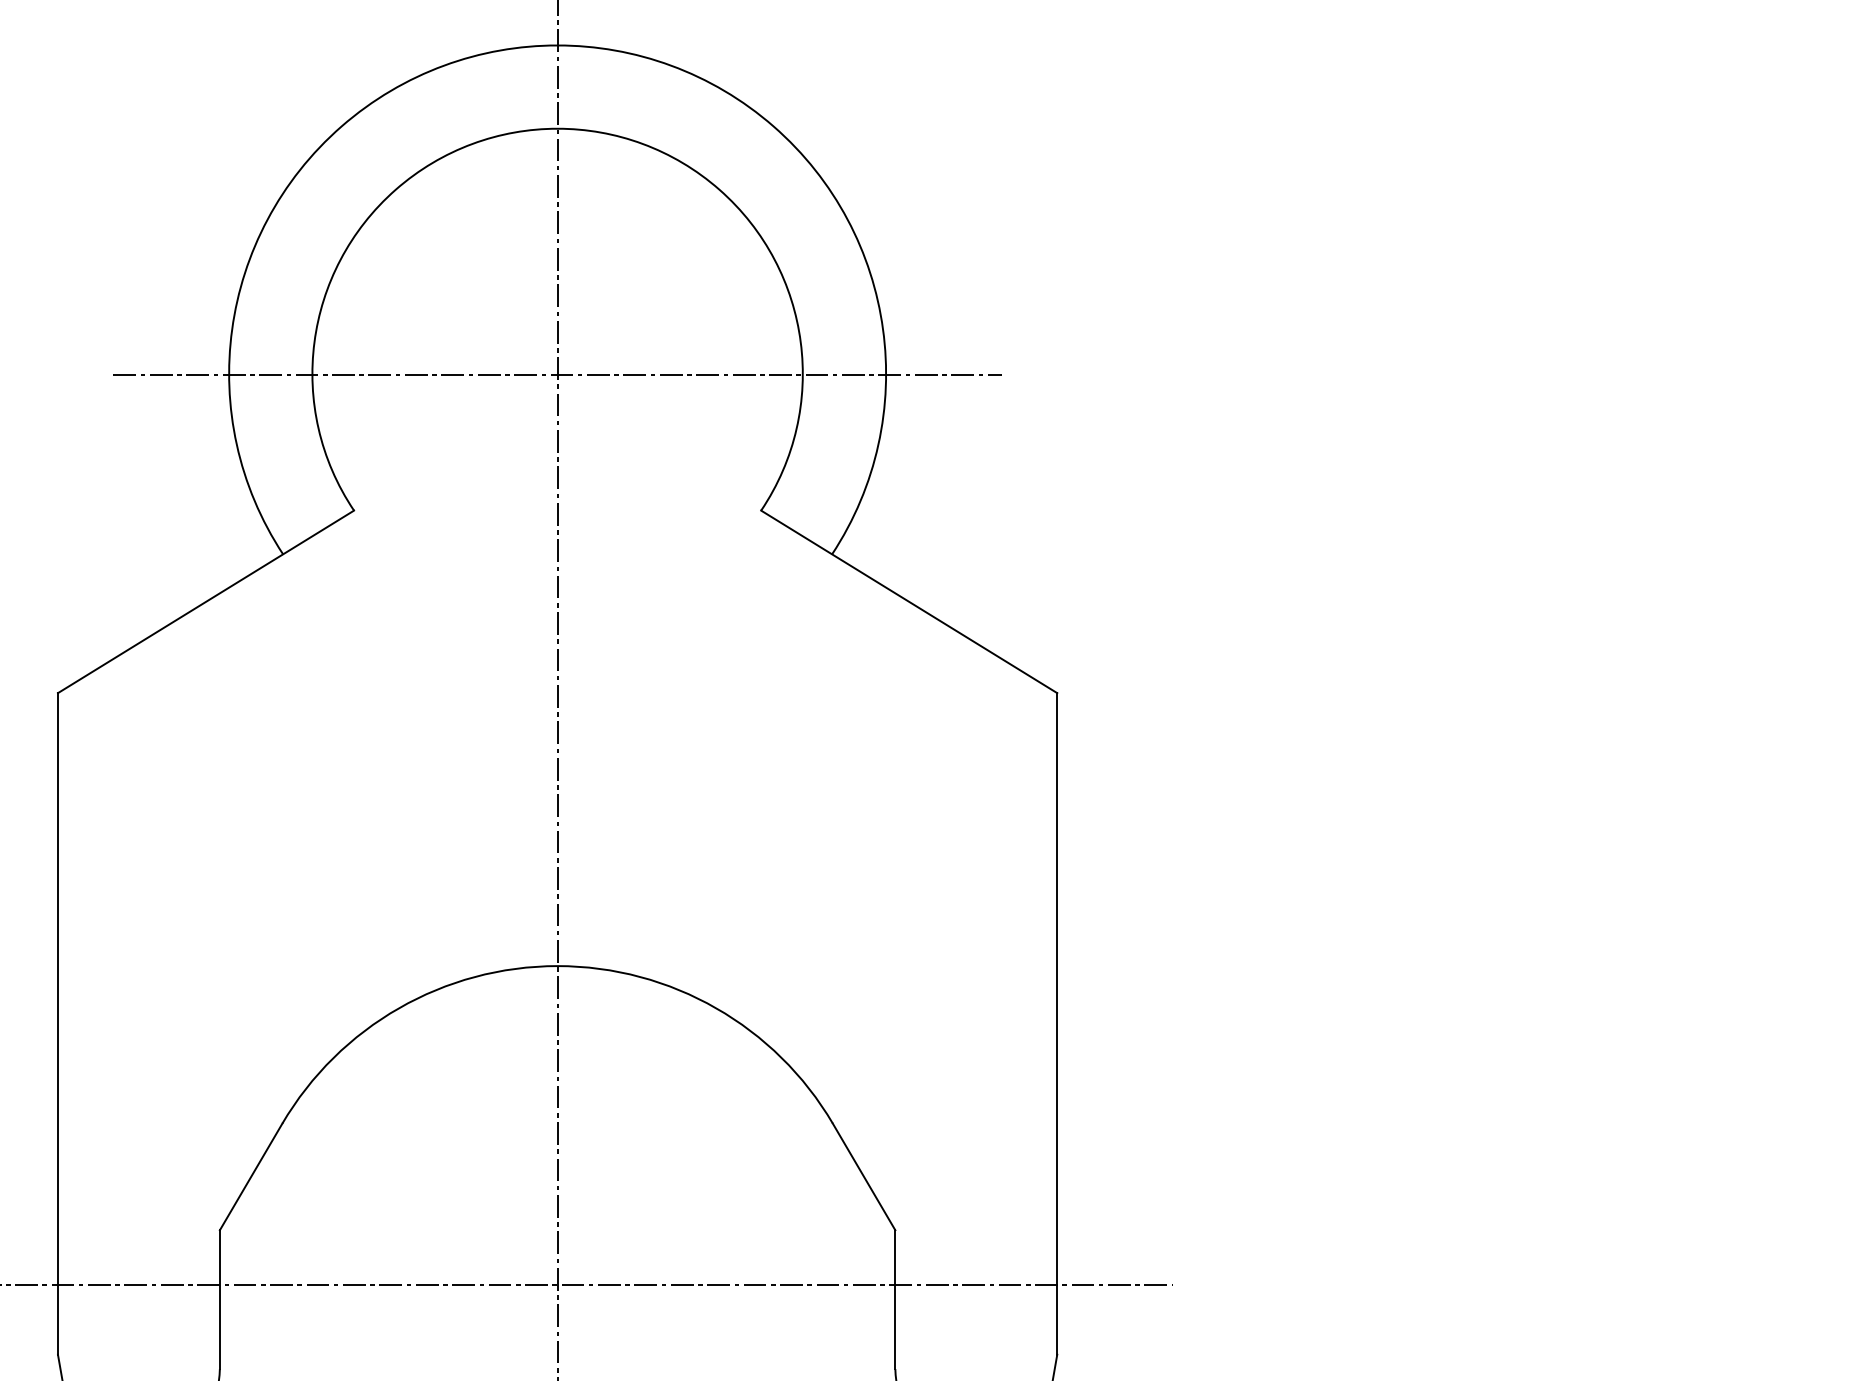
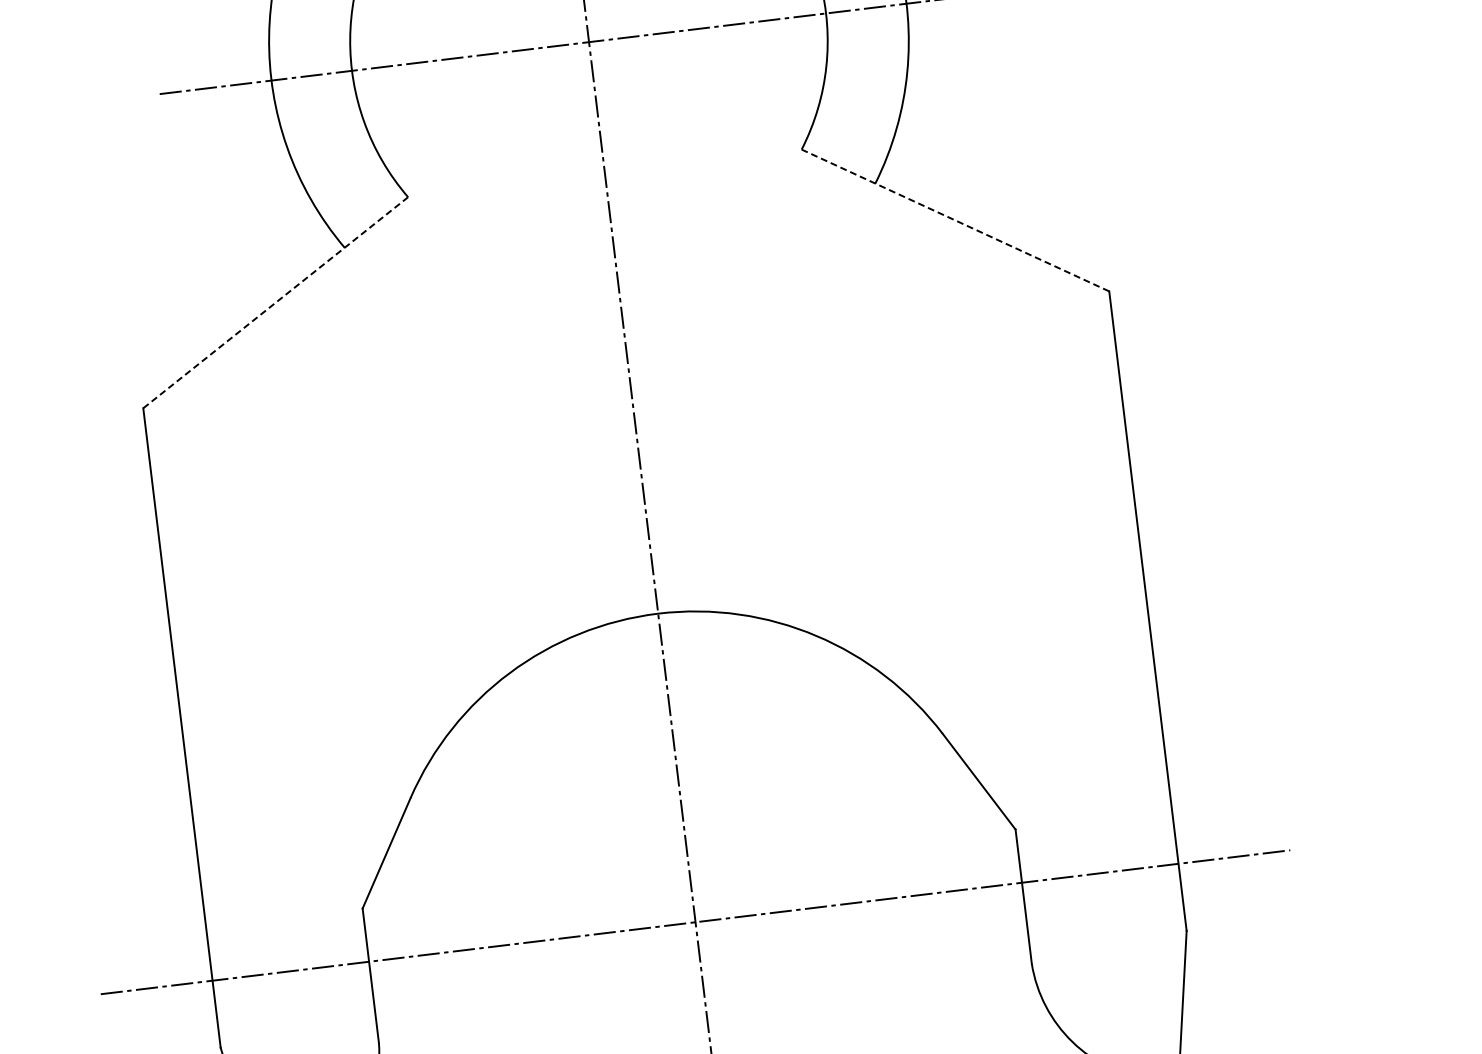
line: (206, 601) -> (276, 302), solid -> dashed
line: (909, 601) -> (955, 220), solid -> dashed

